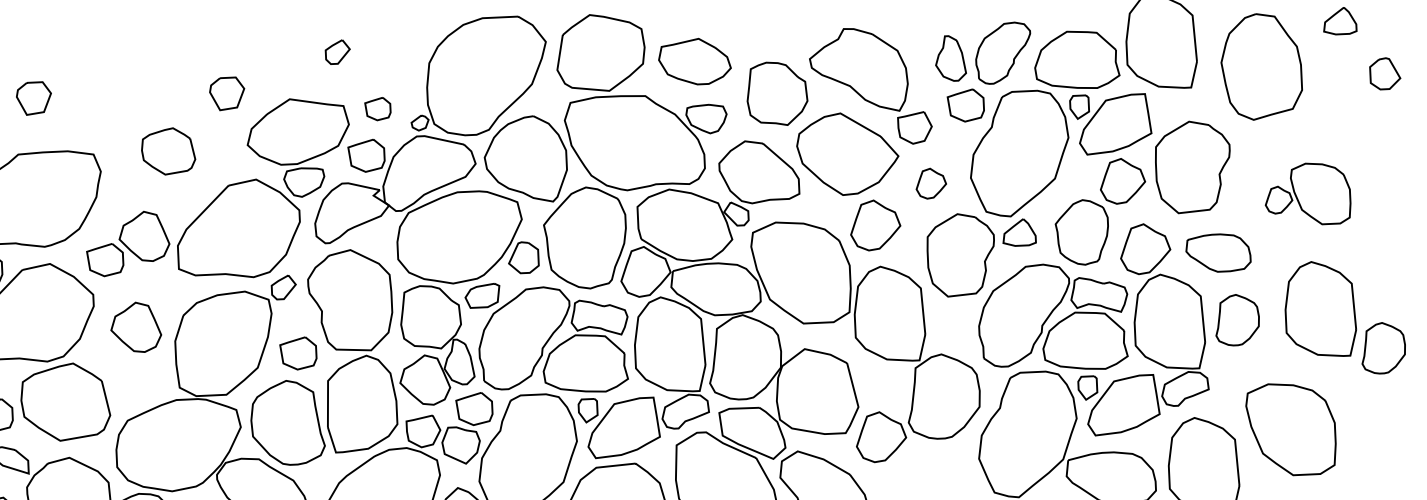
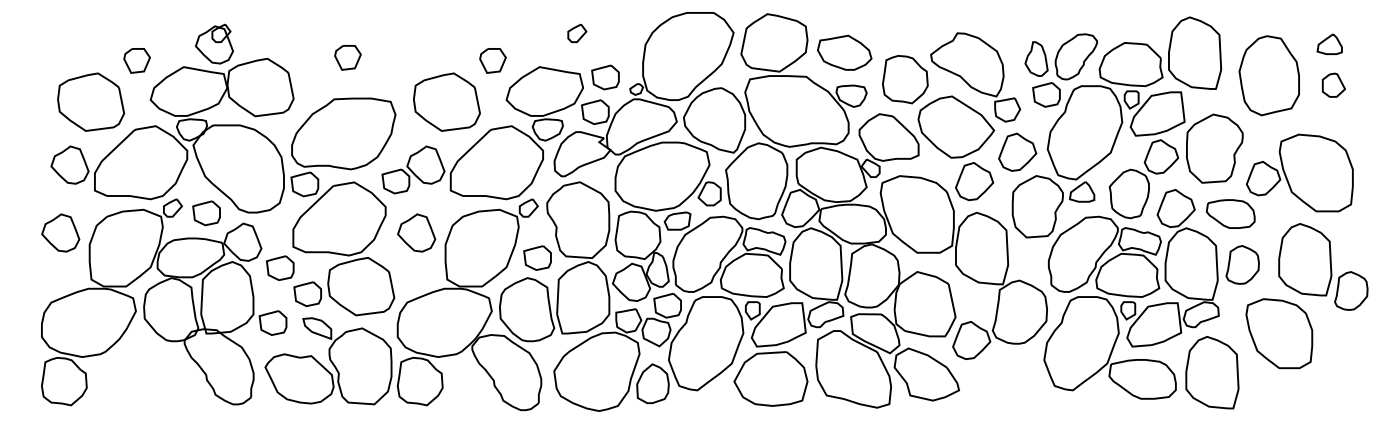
part: (1384, 72) -> (1333, 84), moved
part: (377, 109) -> (605, 77), size x1.43
part: (167, 150) -> (446, 101), size x1.67
part: (930, 182) -> (1017, 151), size x1.67
part: (1307, 193) -> (1299, 172), size x1.67
part: (1291, 429) -> (1279, 333), moved

